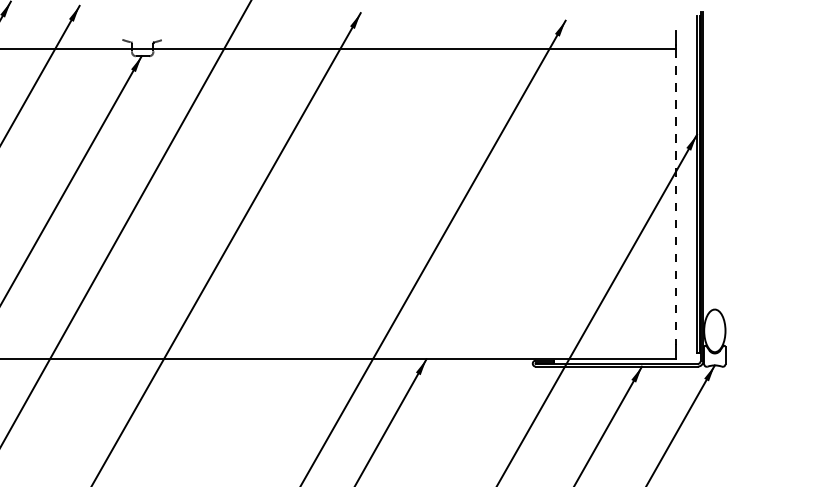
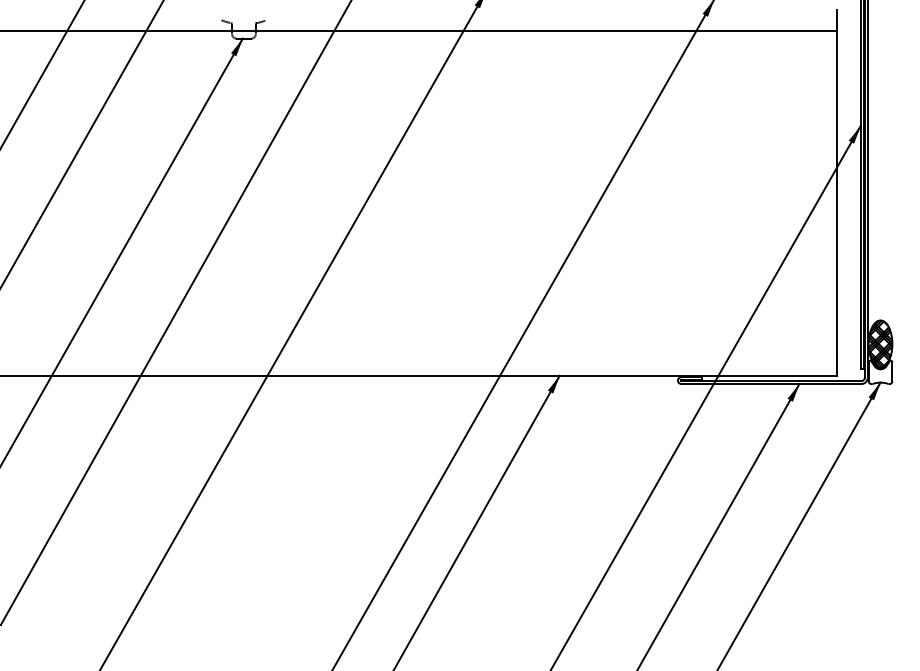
line: (675, 197) -> (836, 195), dashed -> solid
hatch: (714, 330) -> (880, 343), added

